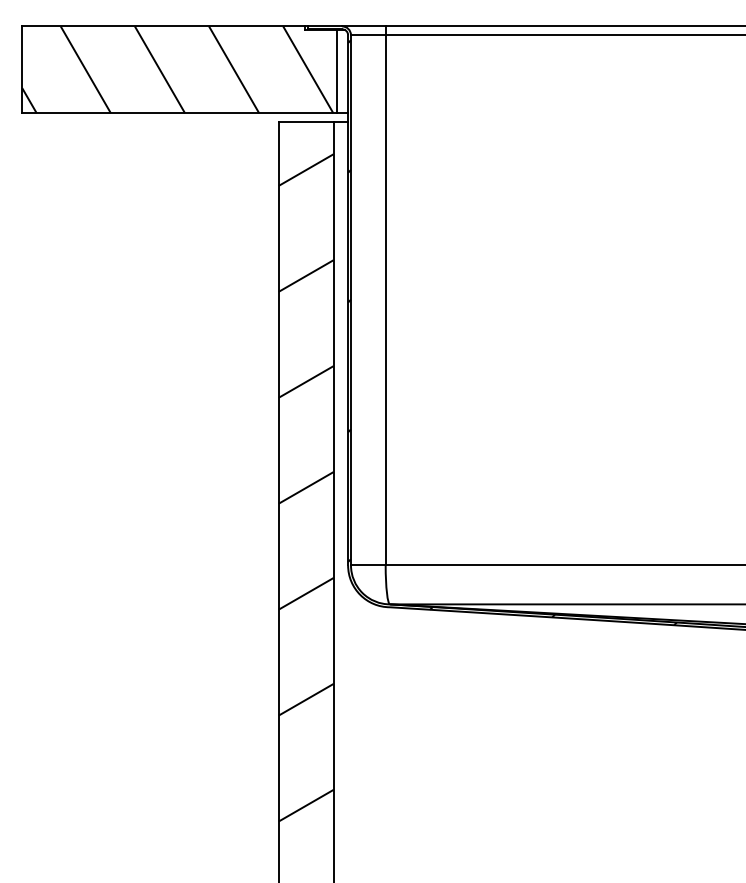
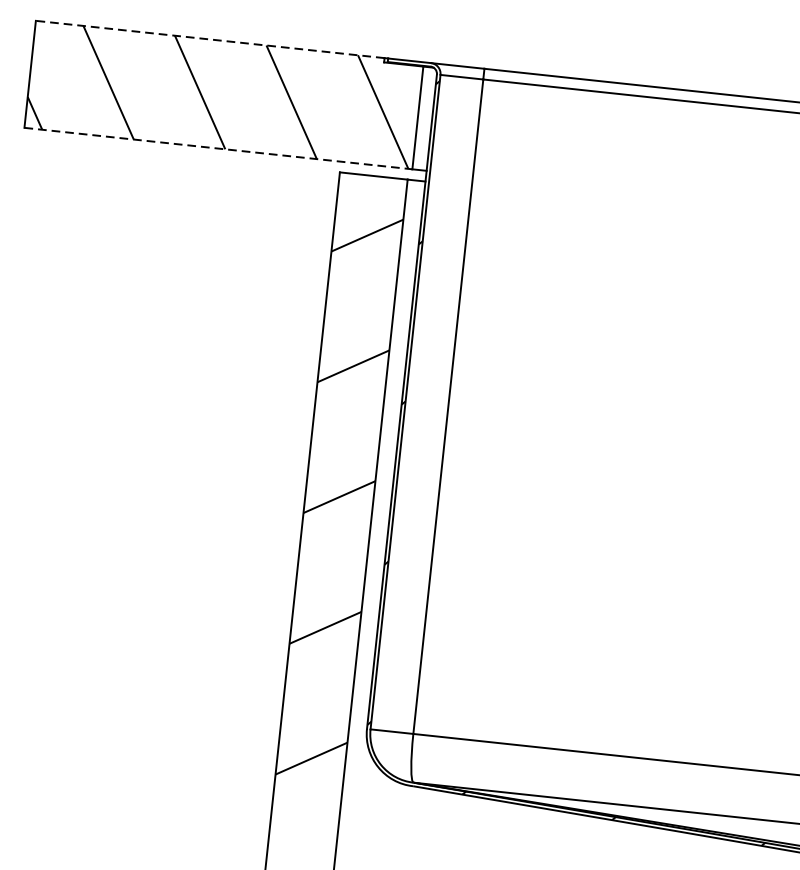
line: (163, 26) -> (210, 39), solid -> dashed
line: (179, 113) -> (218, 149), solid -> dashed

